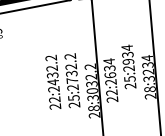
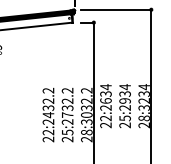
text: (128, 67) -> (124, 106), moved
text: (62, 80) -> (57, 114), moved

